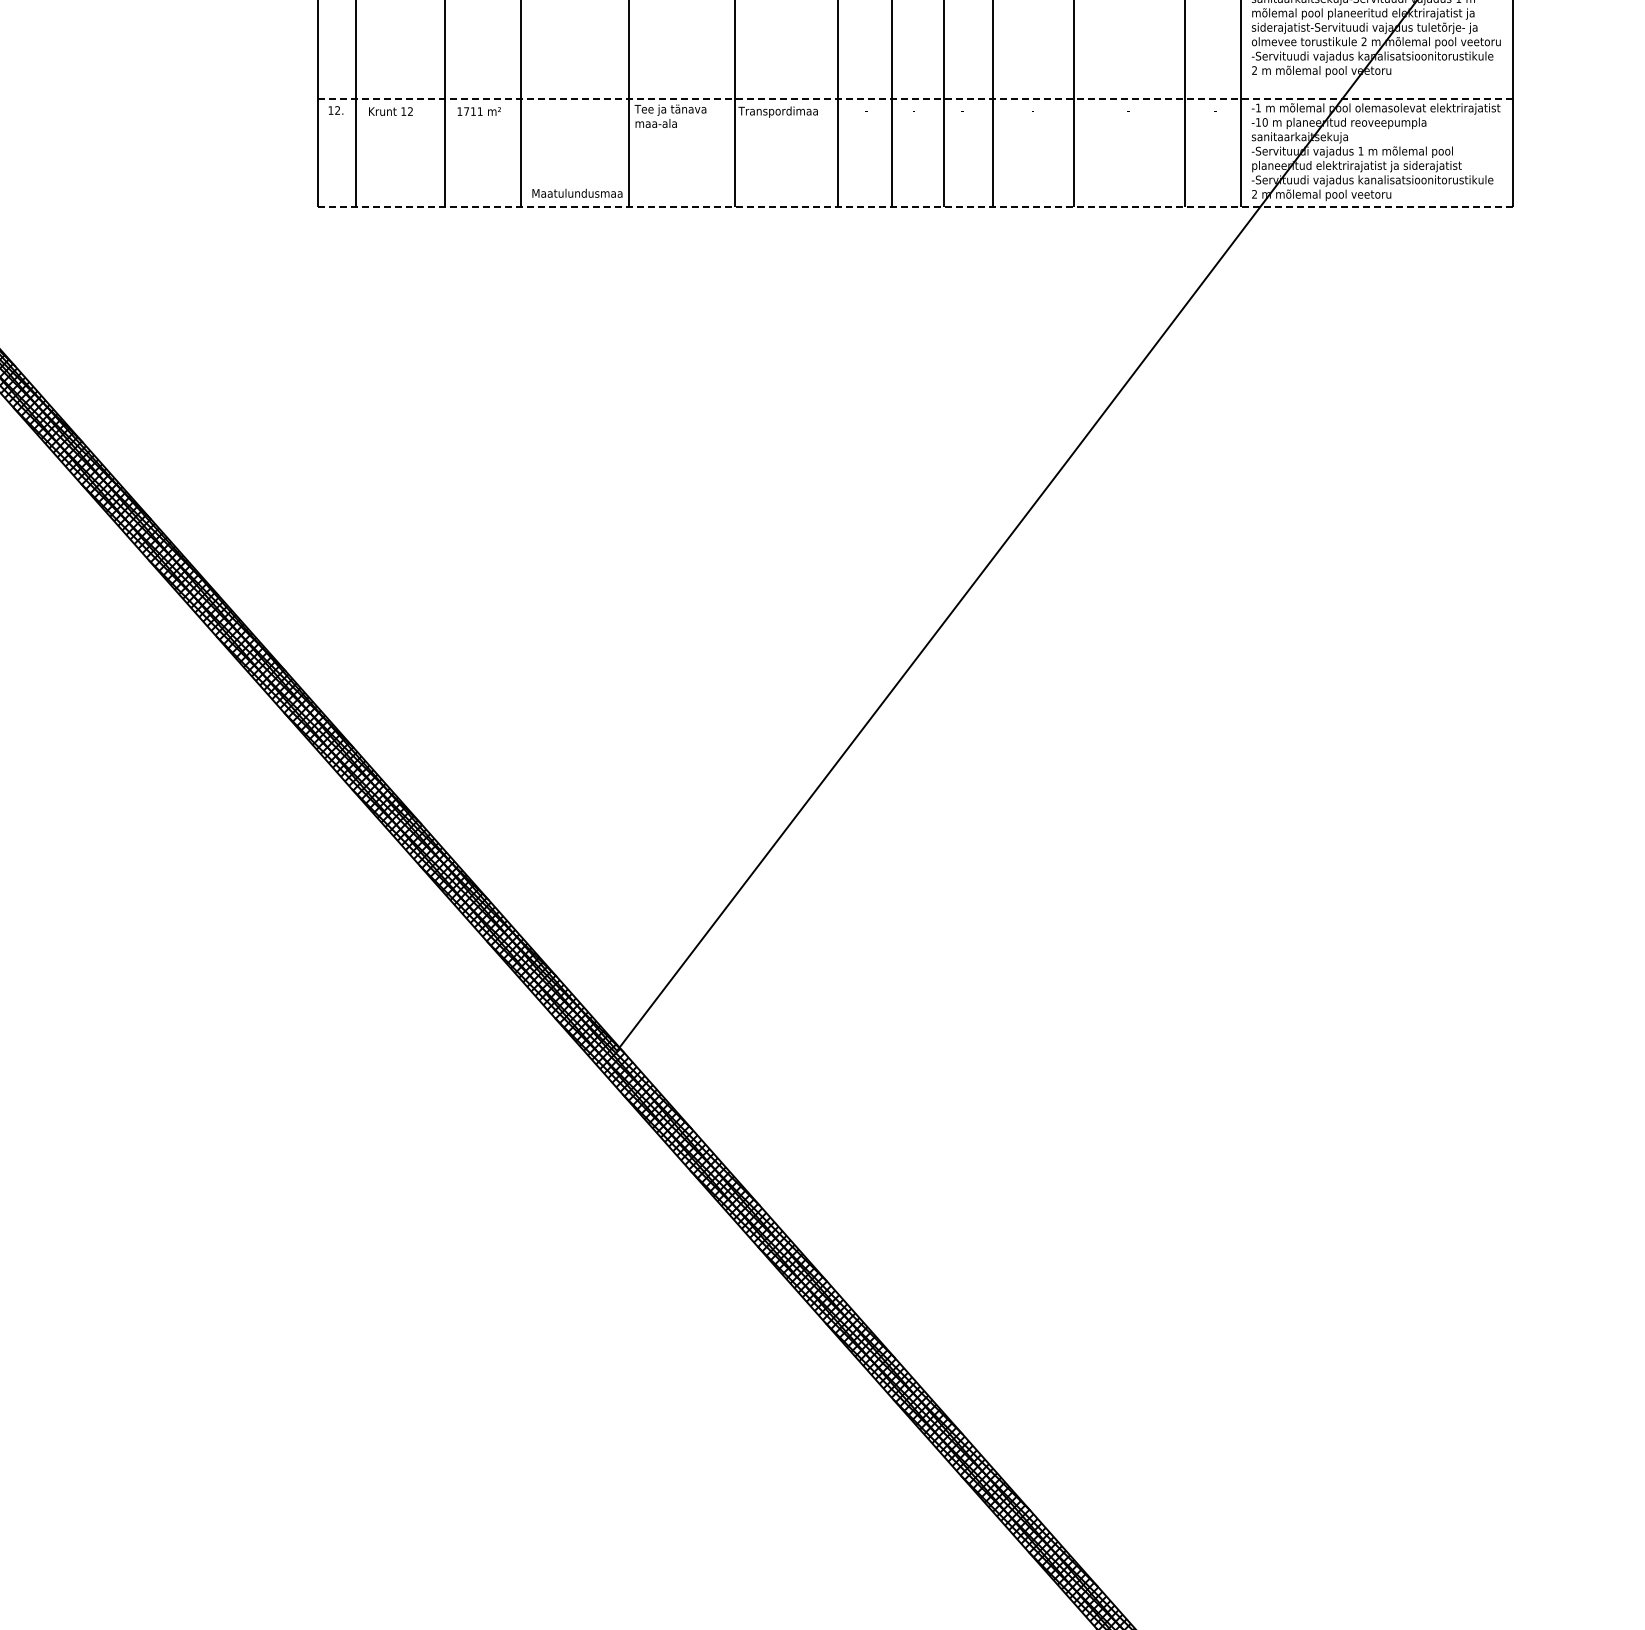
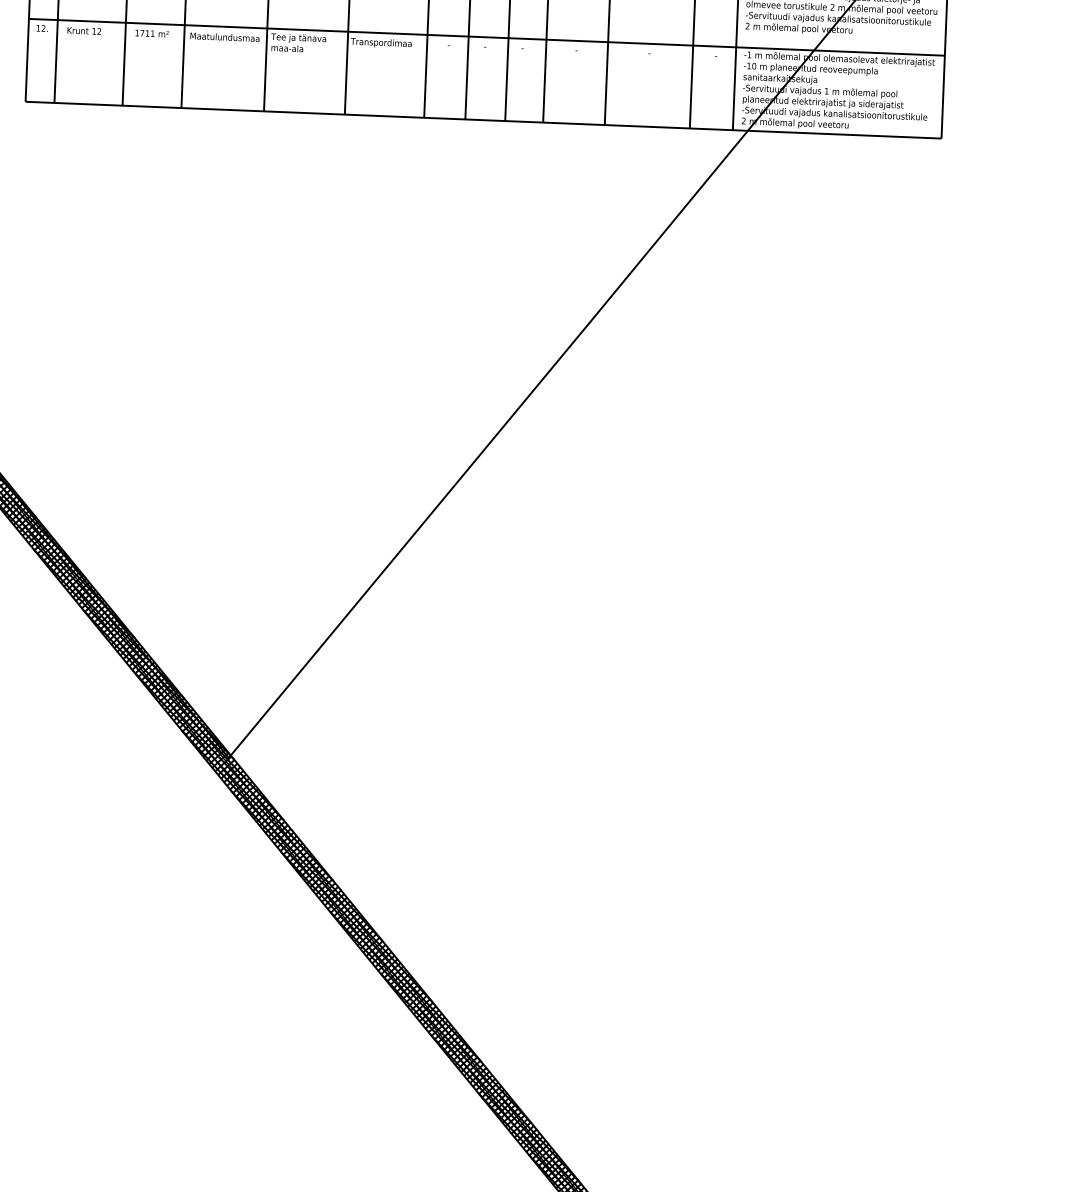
line: (915, 98) -> (486, 37), dashed -> solid
text: (577, 192) -> (225, 36), moved
line: (915, 206) -> (483, 119), dashed -> solid

